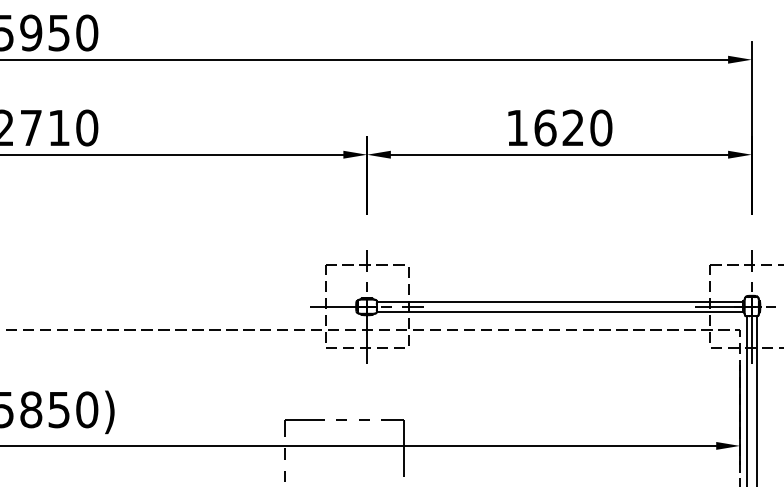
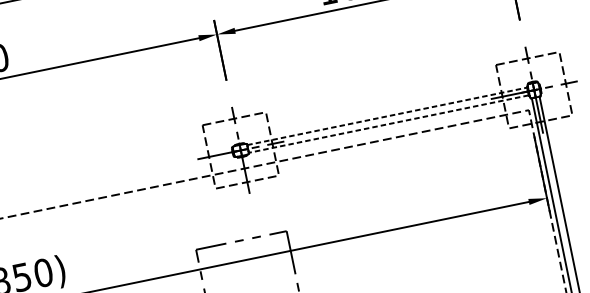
line: (560, 301) -> (387, 116), solid -> dashed
line: (559, 311) -> (388, 123), solid -> dashed

